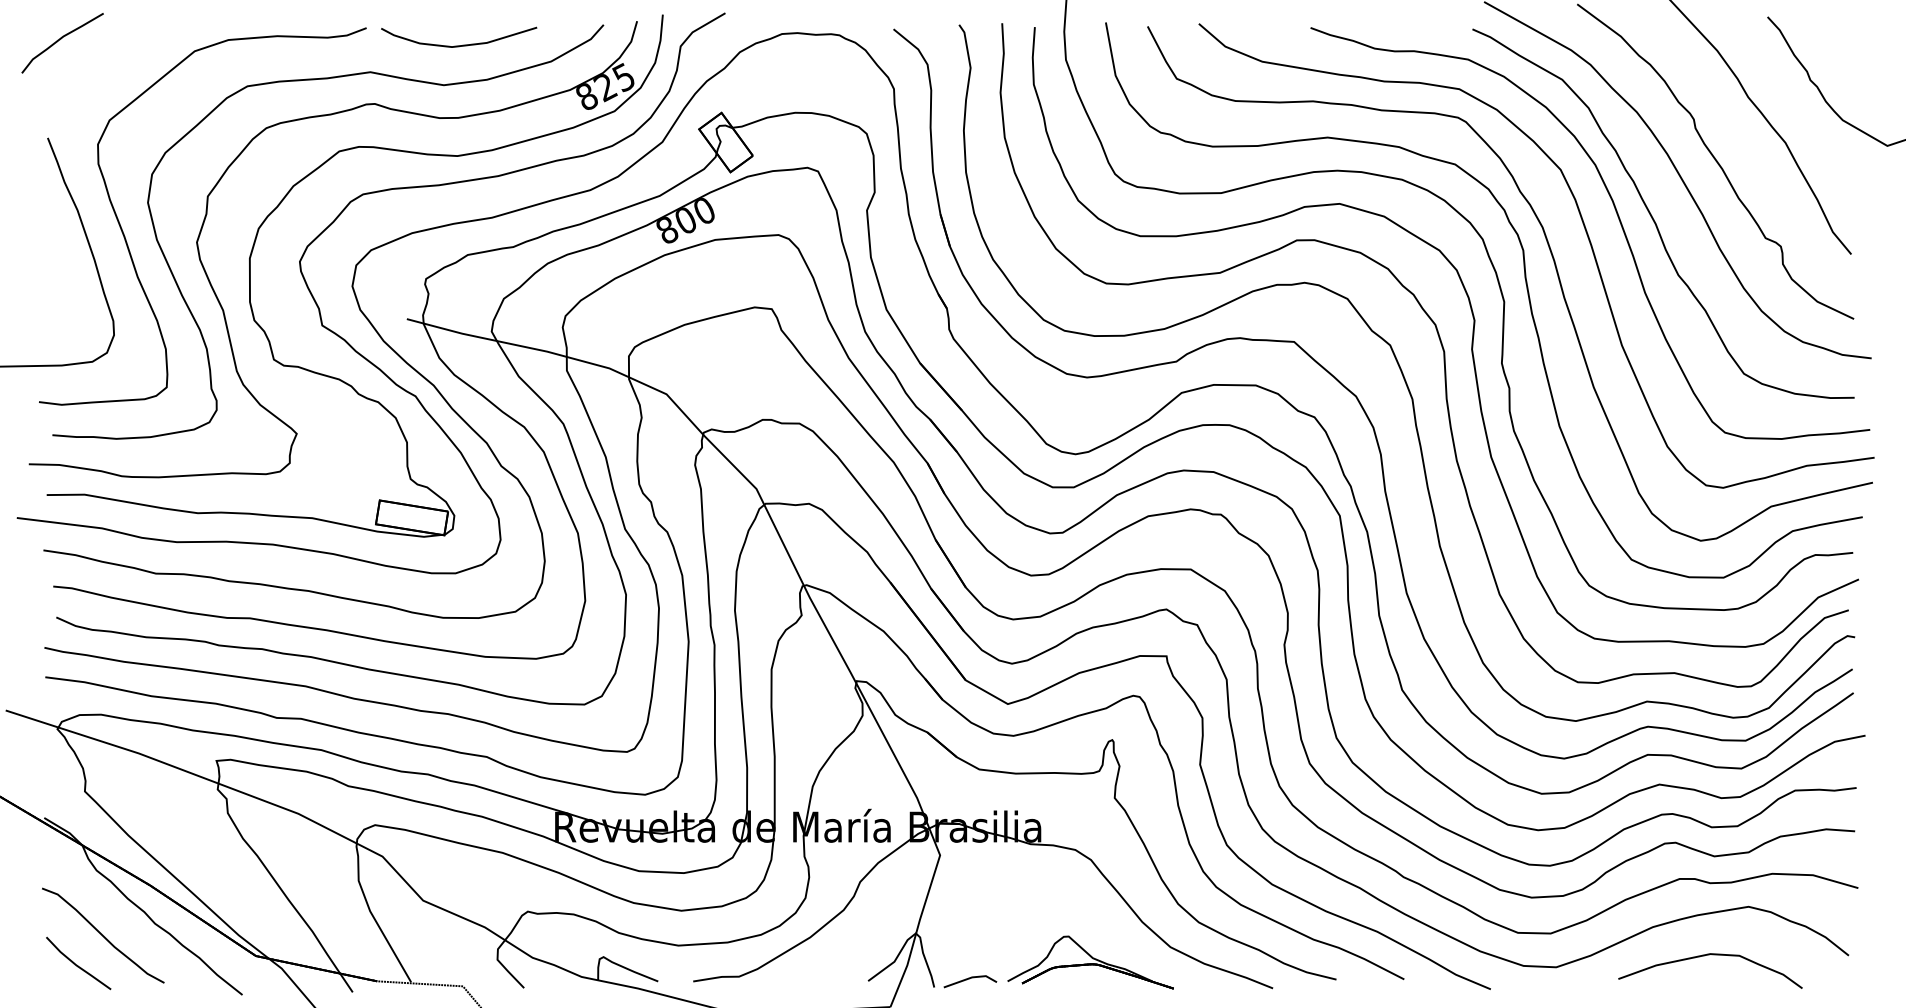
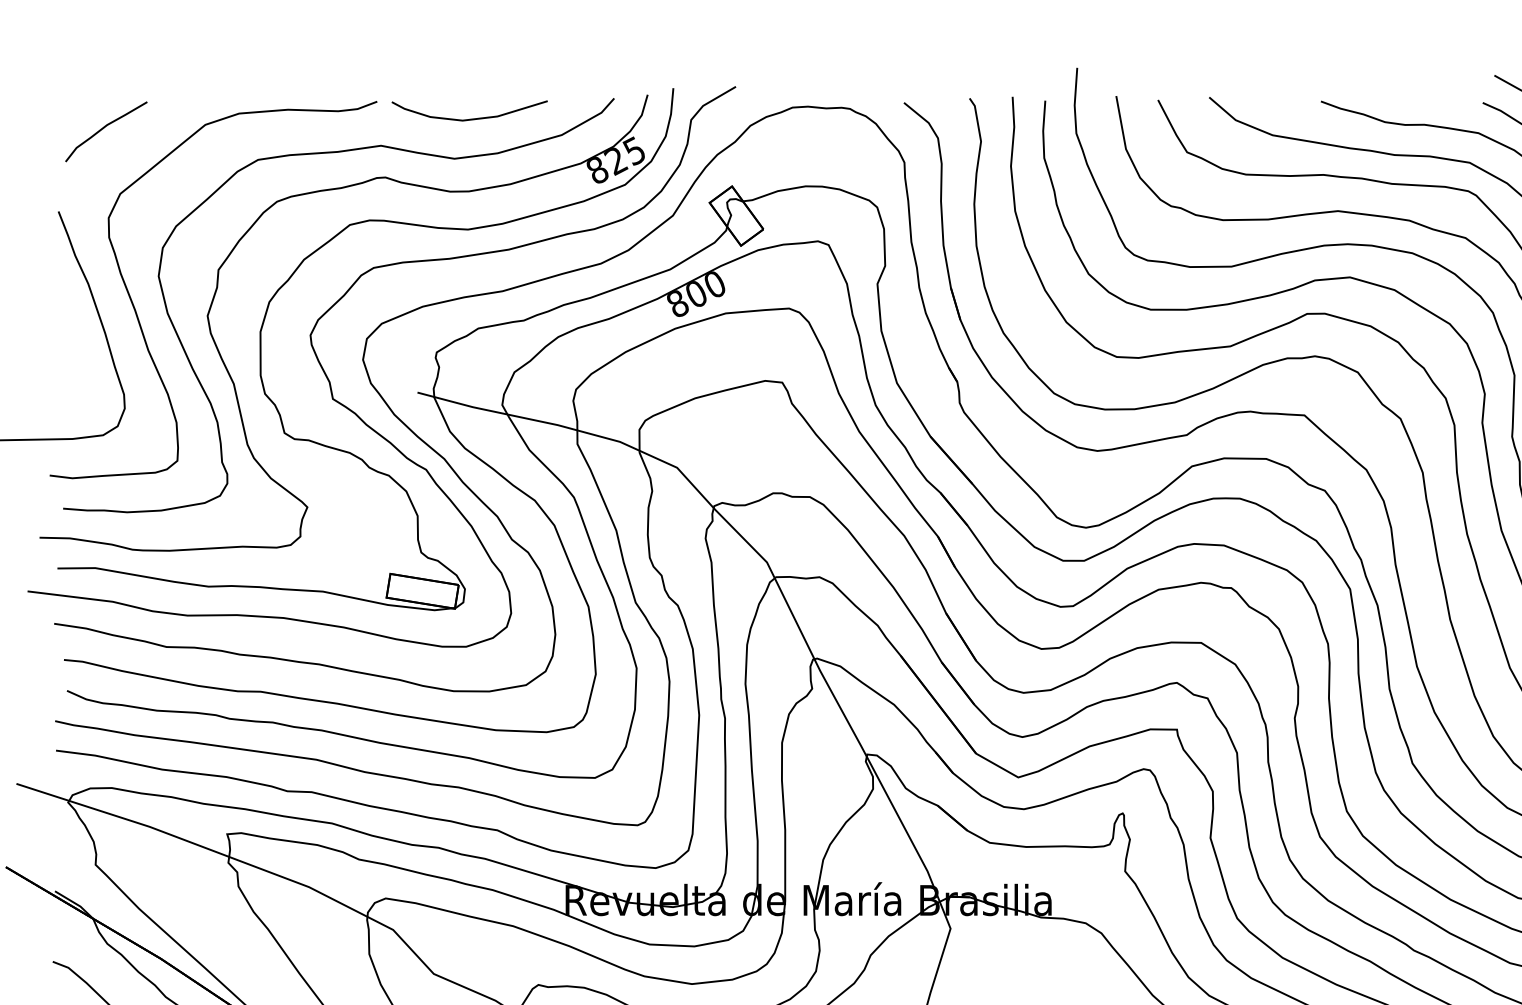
curve: (61, 39) -> (105, 128), moved

